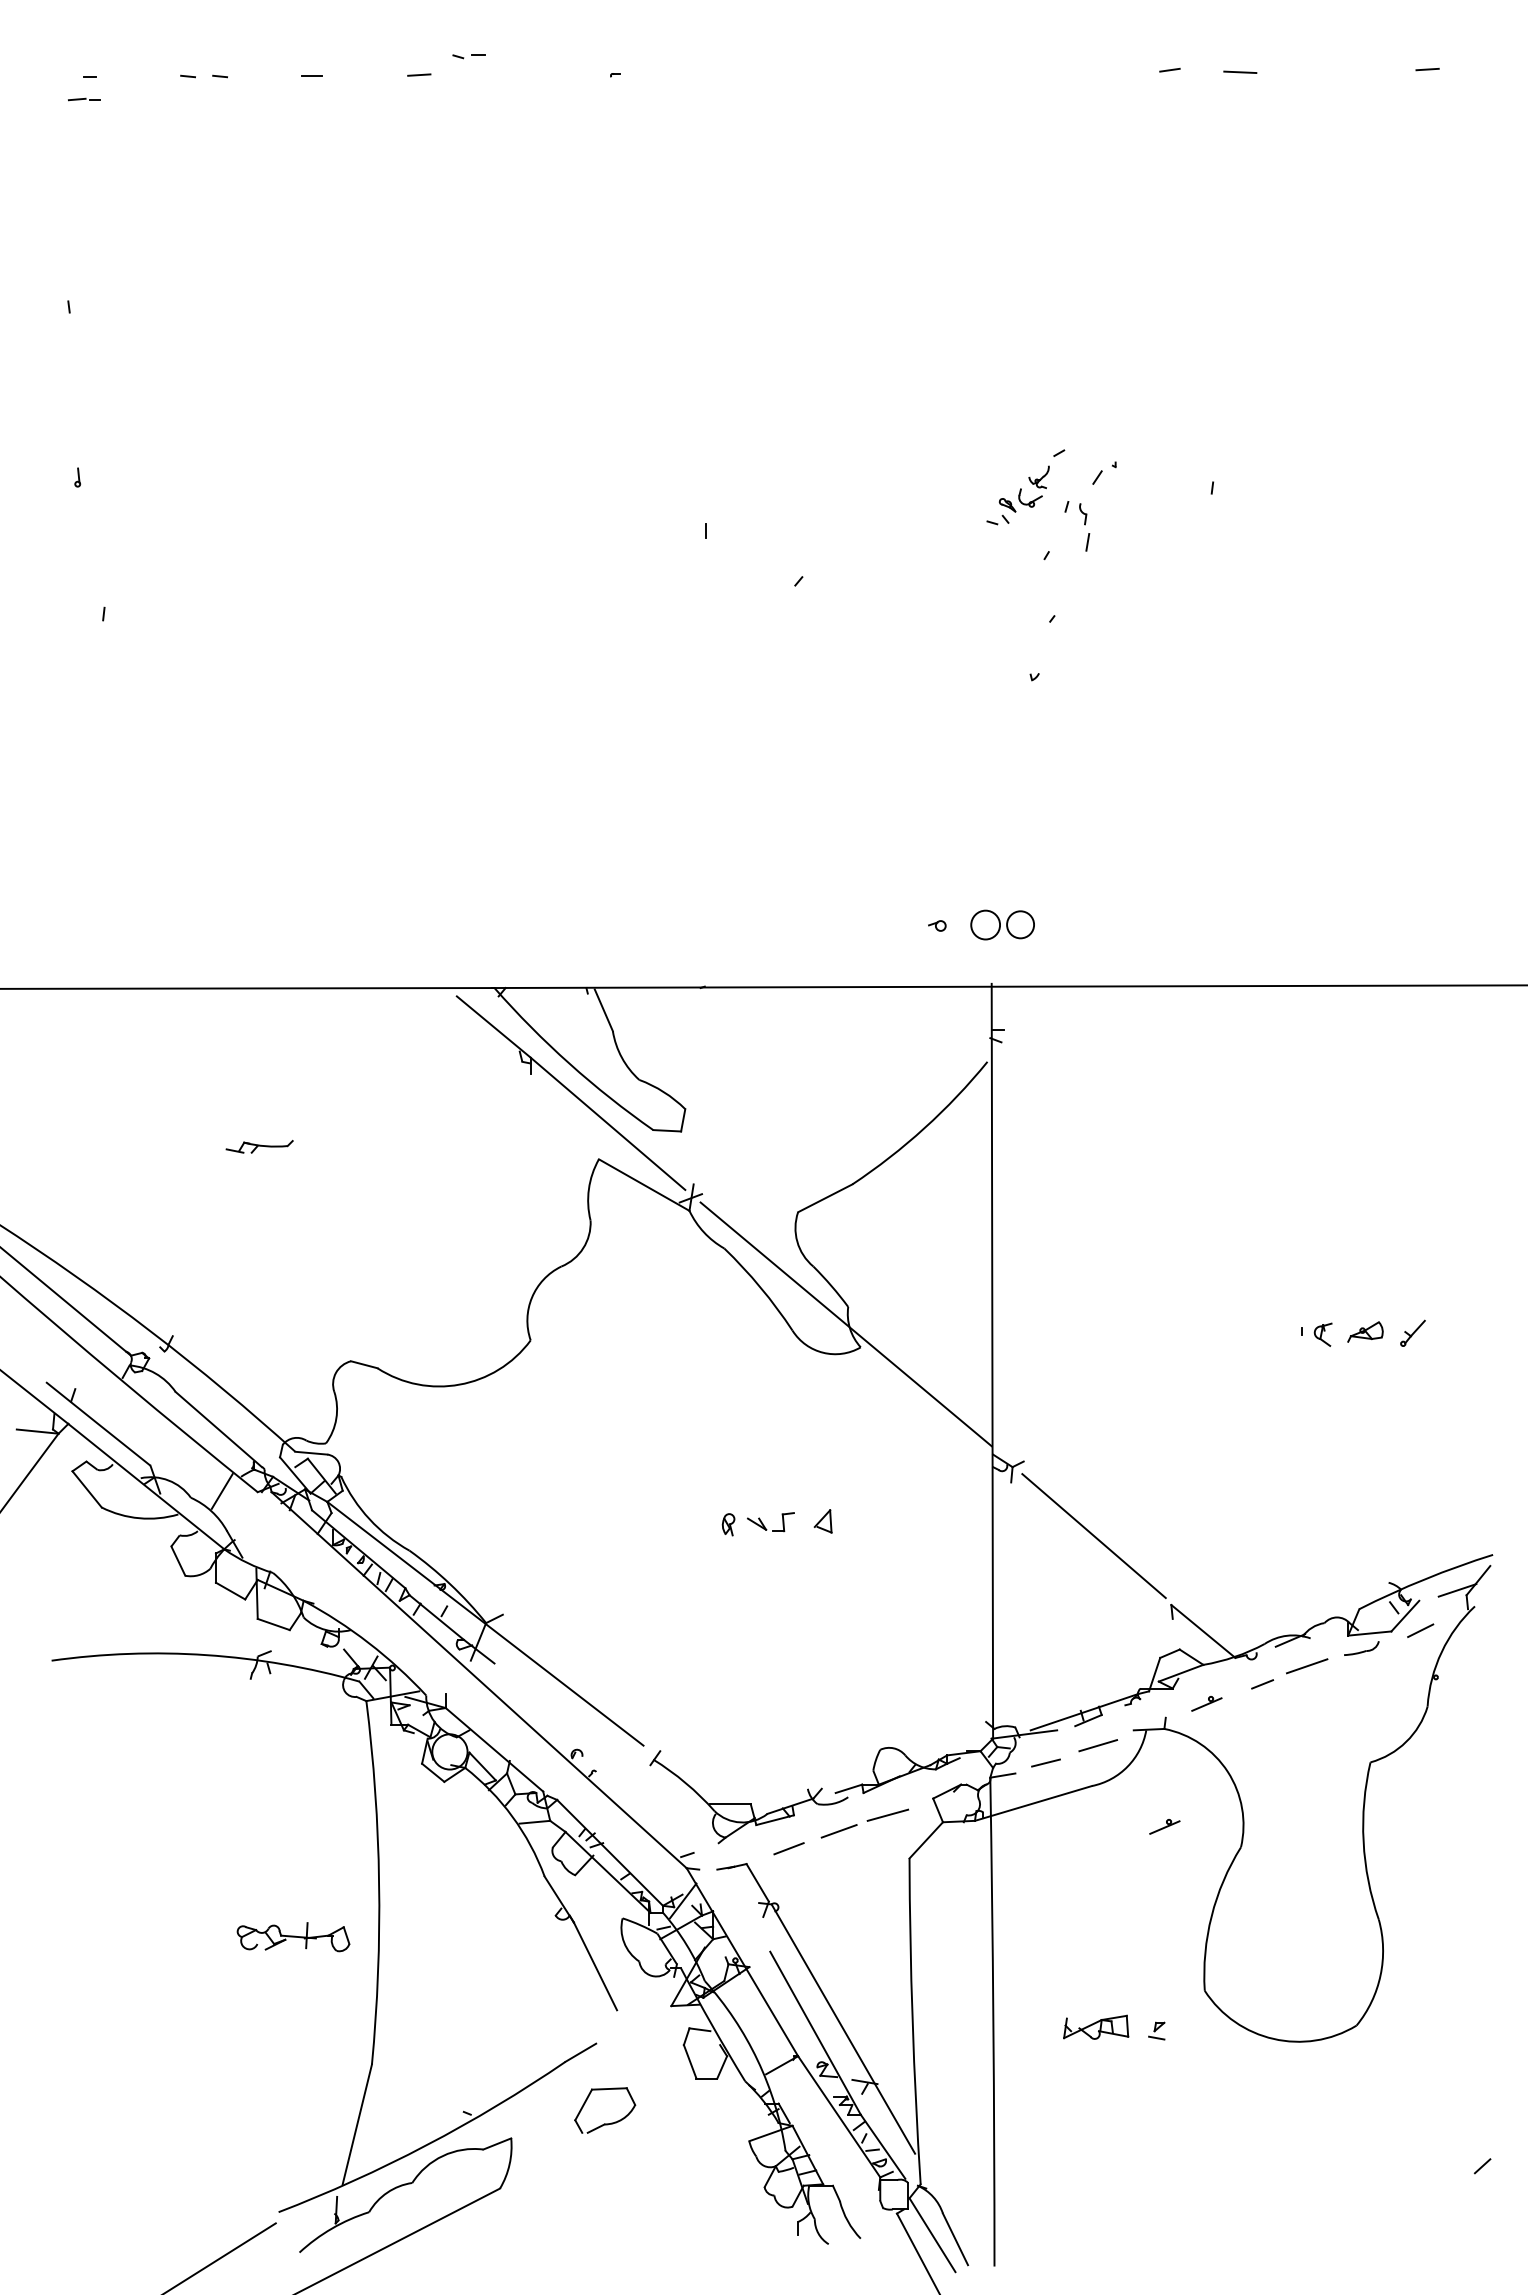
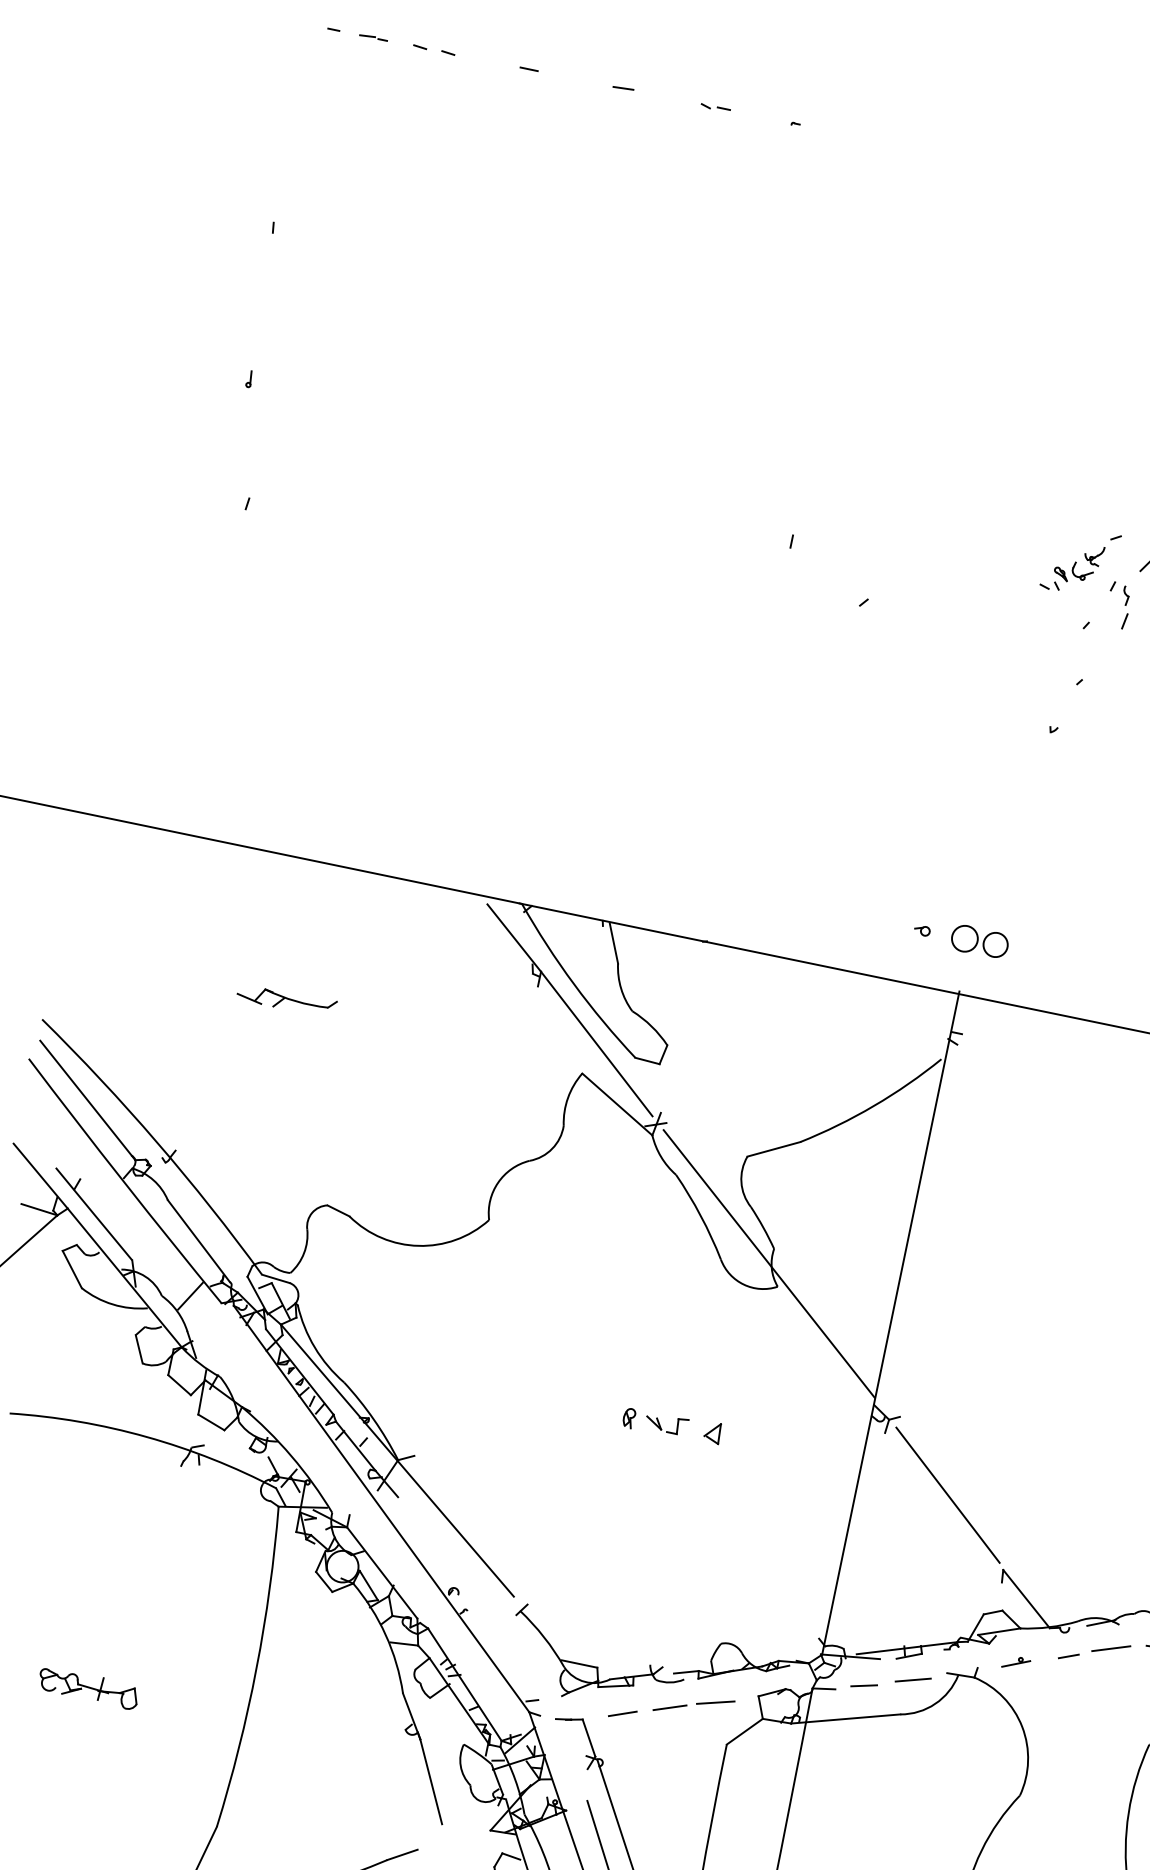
part: (468, 56) -> (714, 107), moved
part: (84, 99) -> (373, 37), moved
part: (259, 1146) -> (286, 1000), size x1.67
part: (1164, 1826) -> (956, 1763), removed
part: (293, 1937) -> (88, 1688), moved

